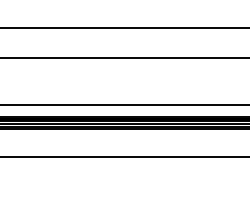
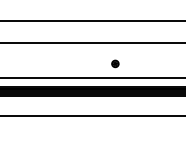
part: (155, 85) -> (115, 63), added

